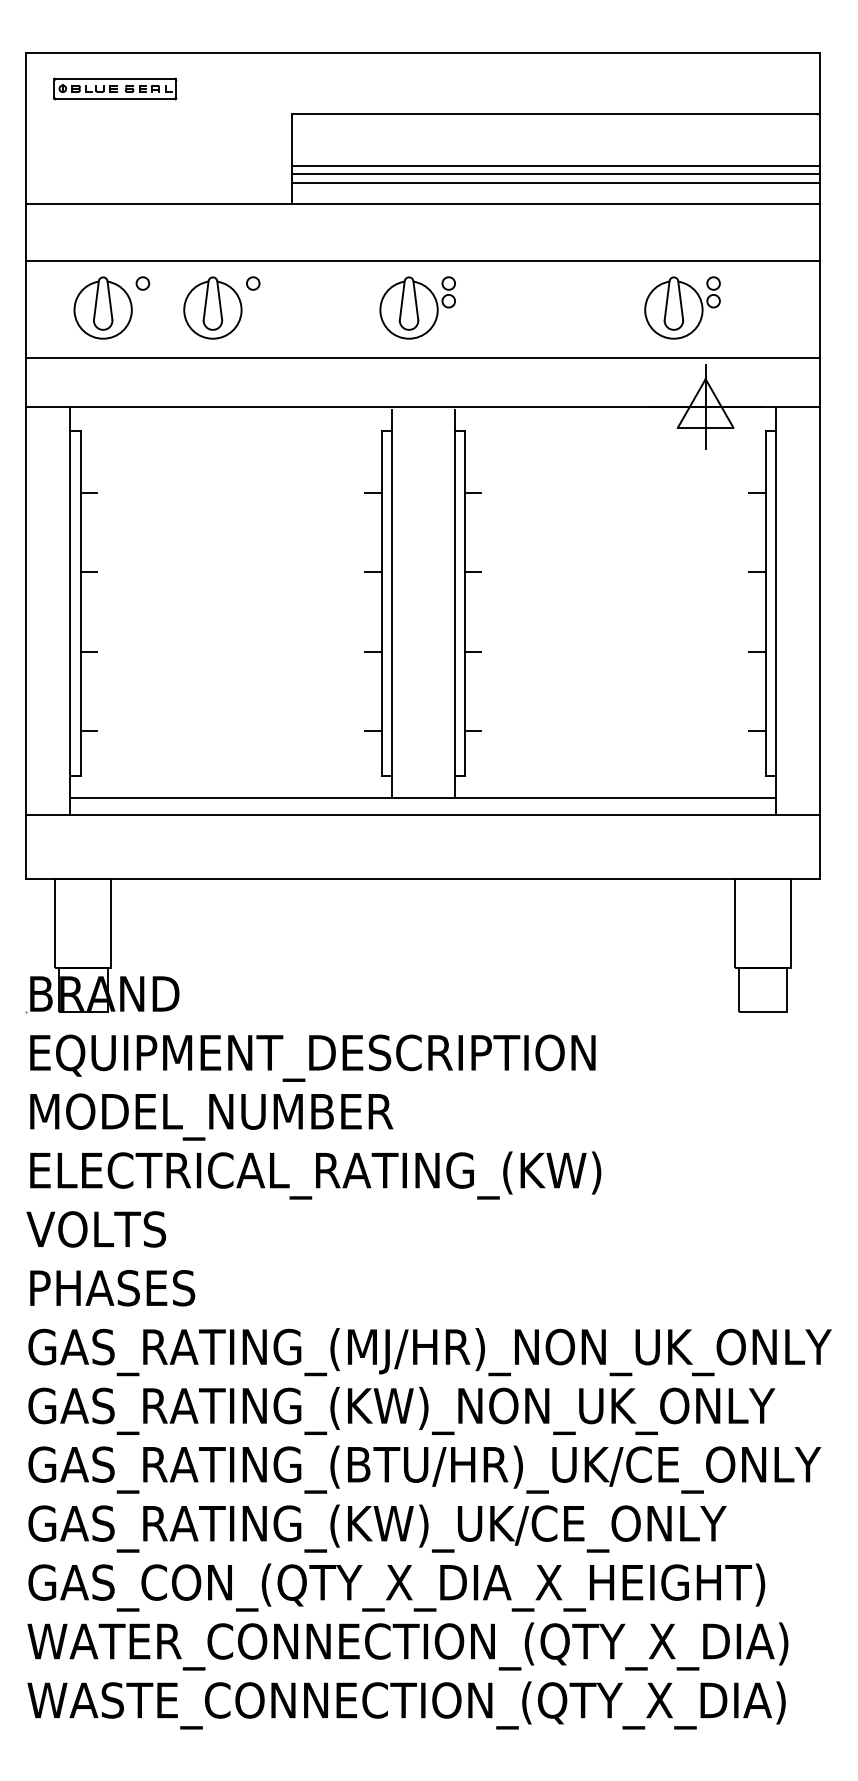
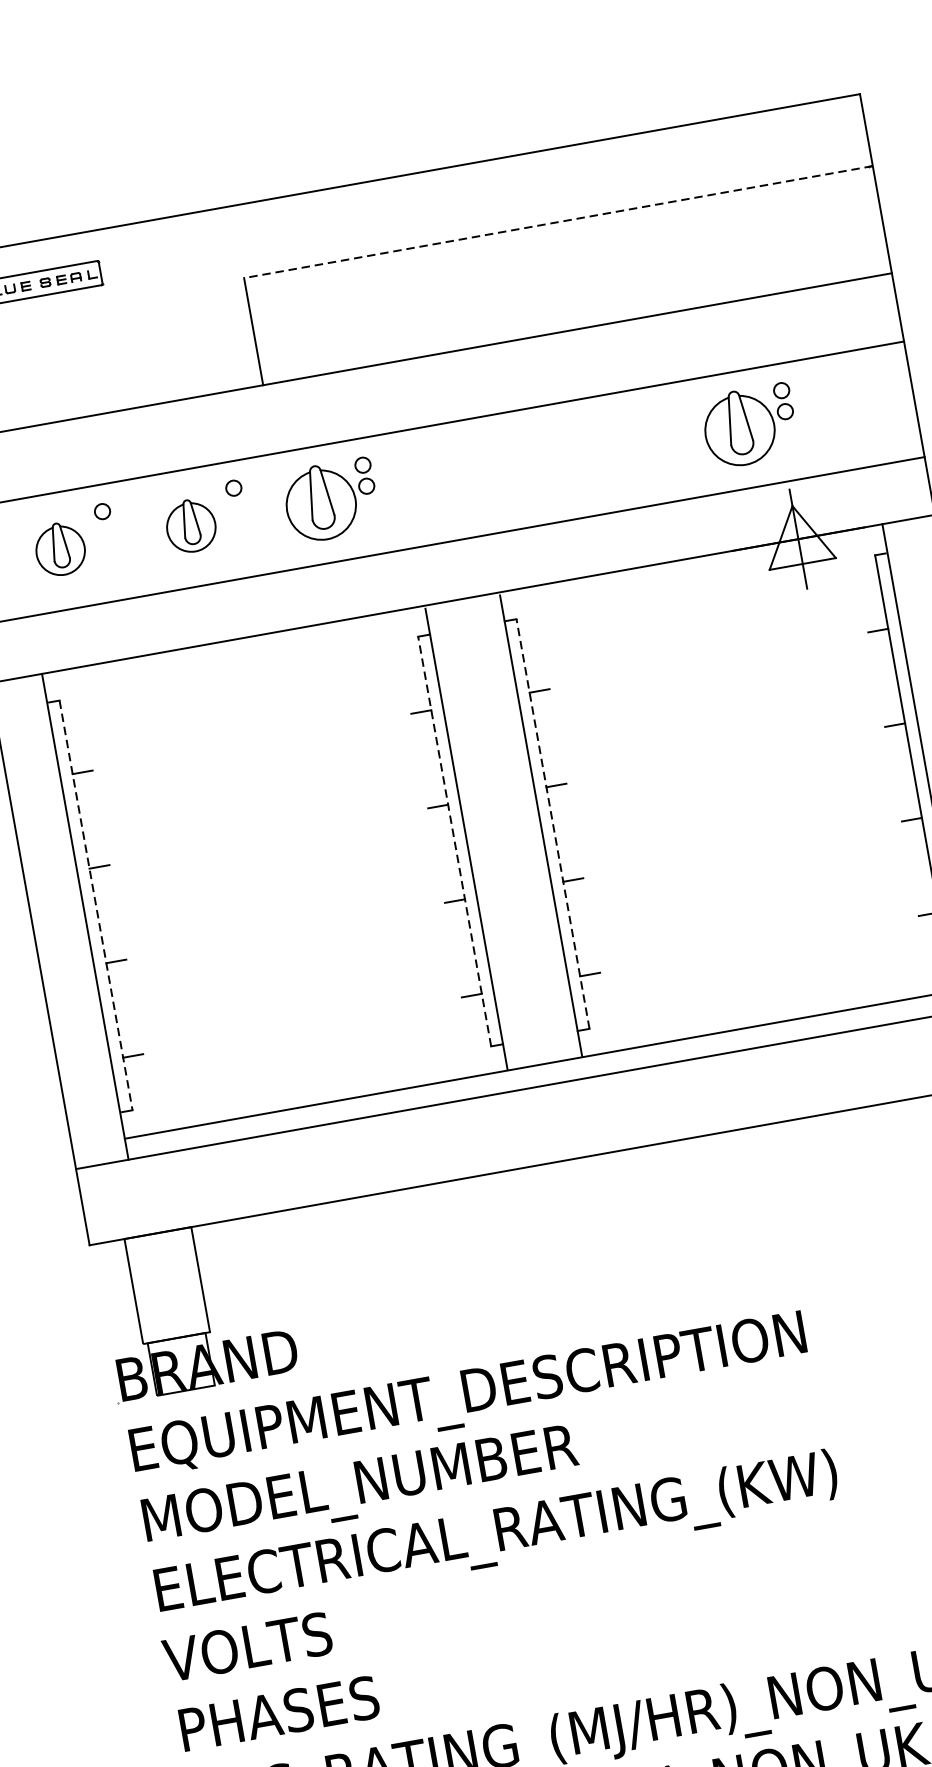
line: (555, 113) -> (557, 221), solid -> dashed
line: (556, 165) -> (569, 283), removed
line: (556, 173) -> (571, 292), removed
line: (556, 183) -> (573, 304), removed
part: (102, 307) -> (59, 548), size x0.7
part: (212, 307) -> (190, 525), size x0.7
part: (417, 307) -> (330, 500), moved
line: (381, 602) -> (454, 840), solid -> dashed
line: (464, 602) -> (552, 822), solid -> dashed
line: (80, 603) -> (96, 905), solid -> dashed

